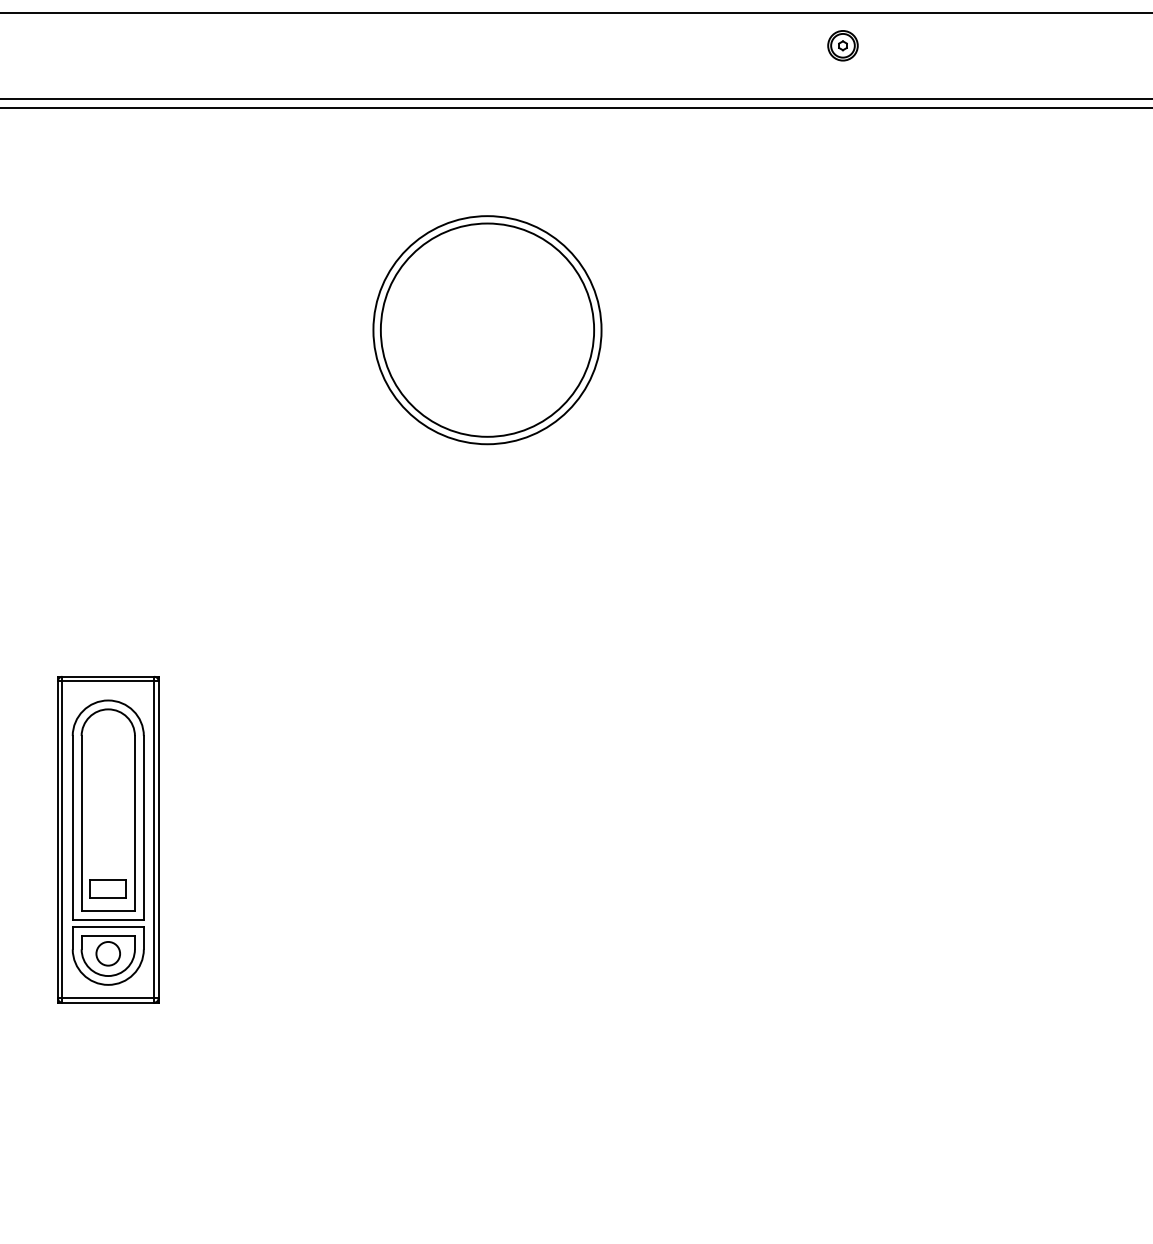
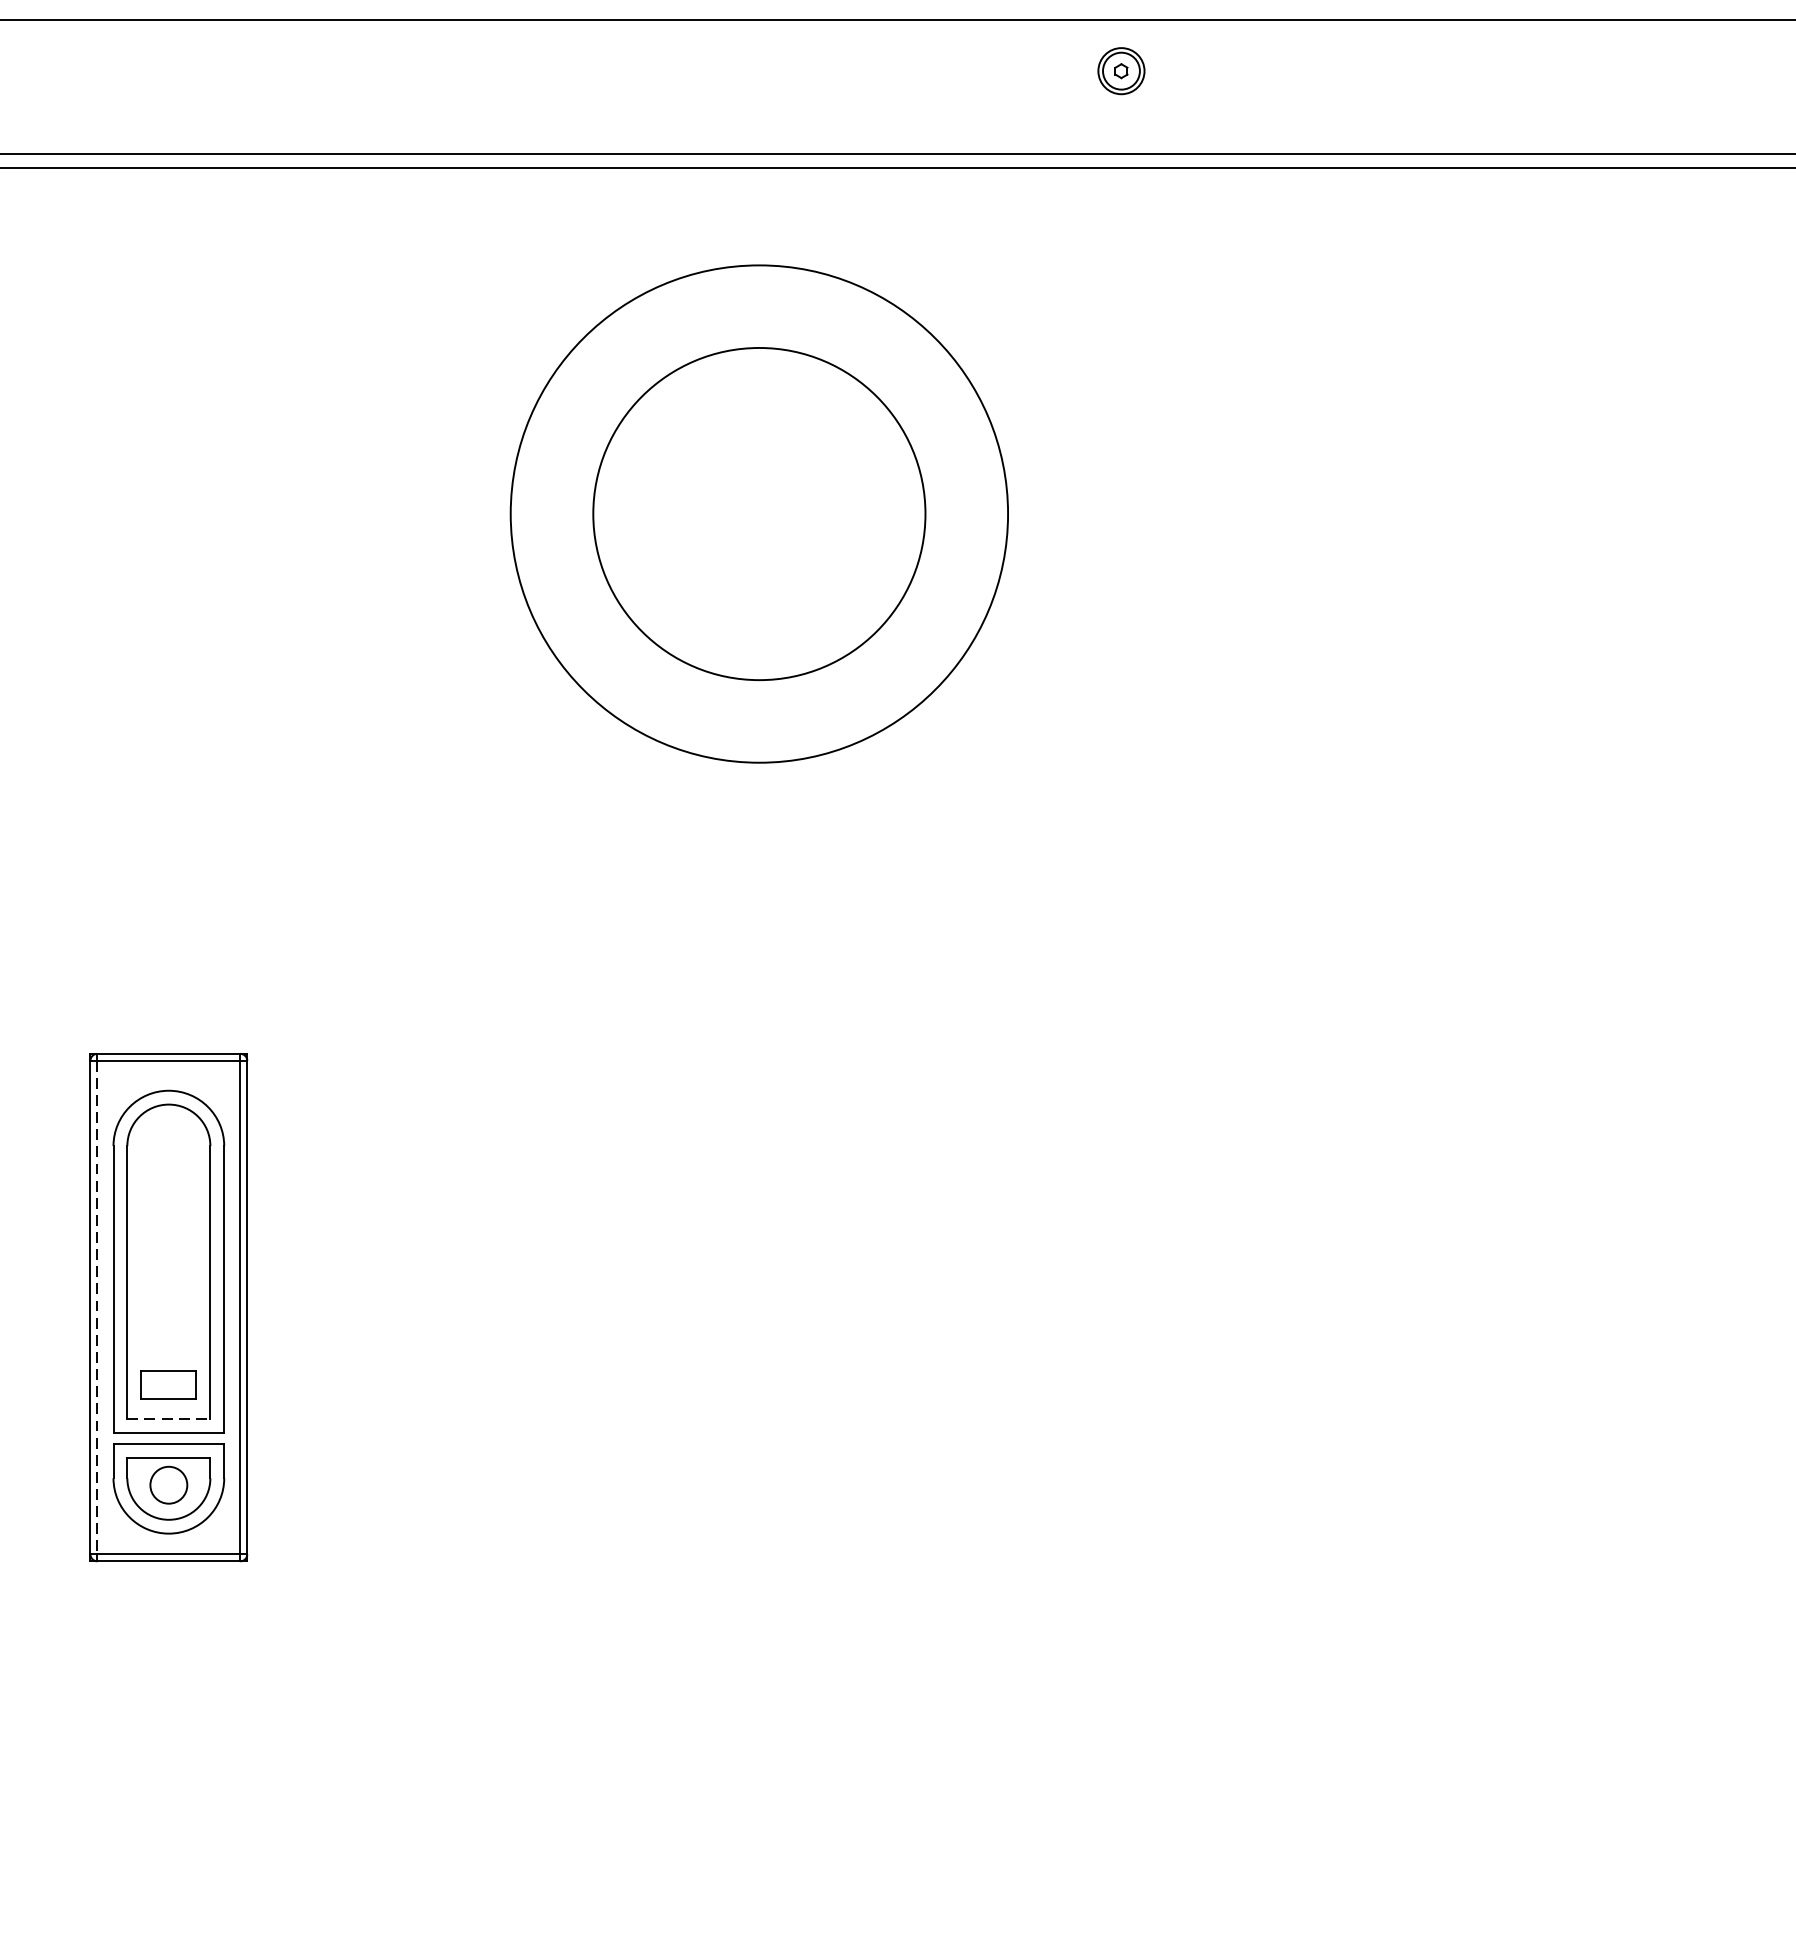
part: (842, 45) -> (1120, 70), moved
circle: (487, 330) -> (759, 514), size x1.4
line: (62, 840) -> (97, 1308), solid -> dashed
line: (108, 911) -> (169, 1419), solid -> dashed

